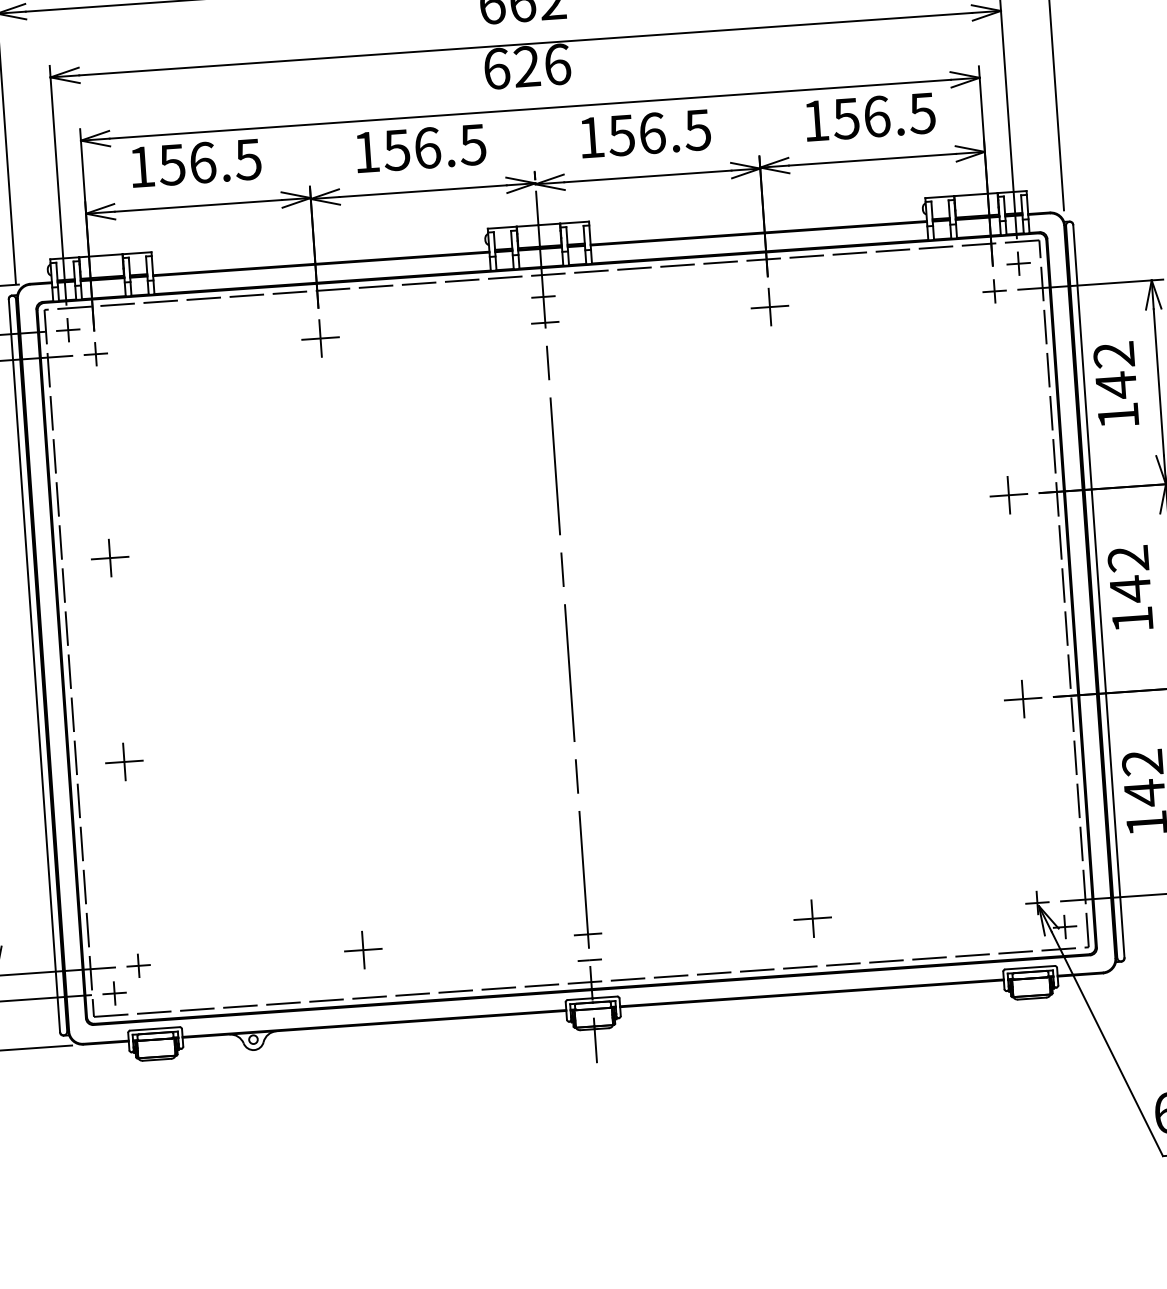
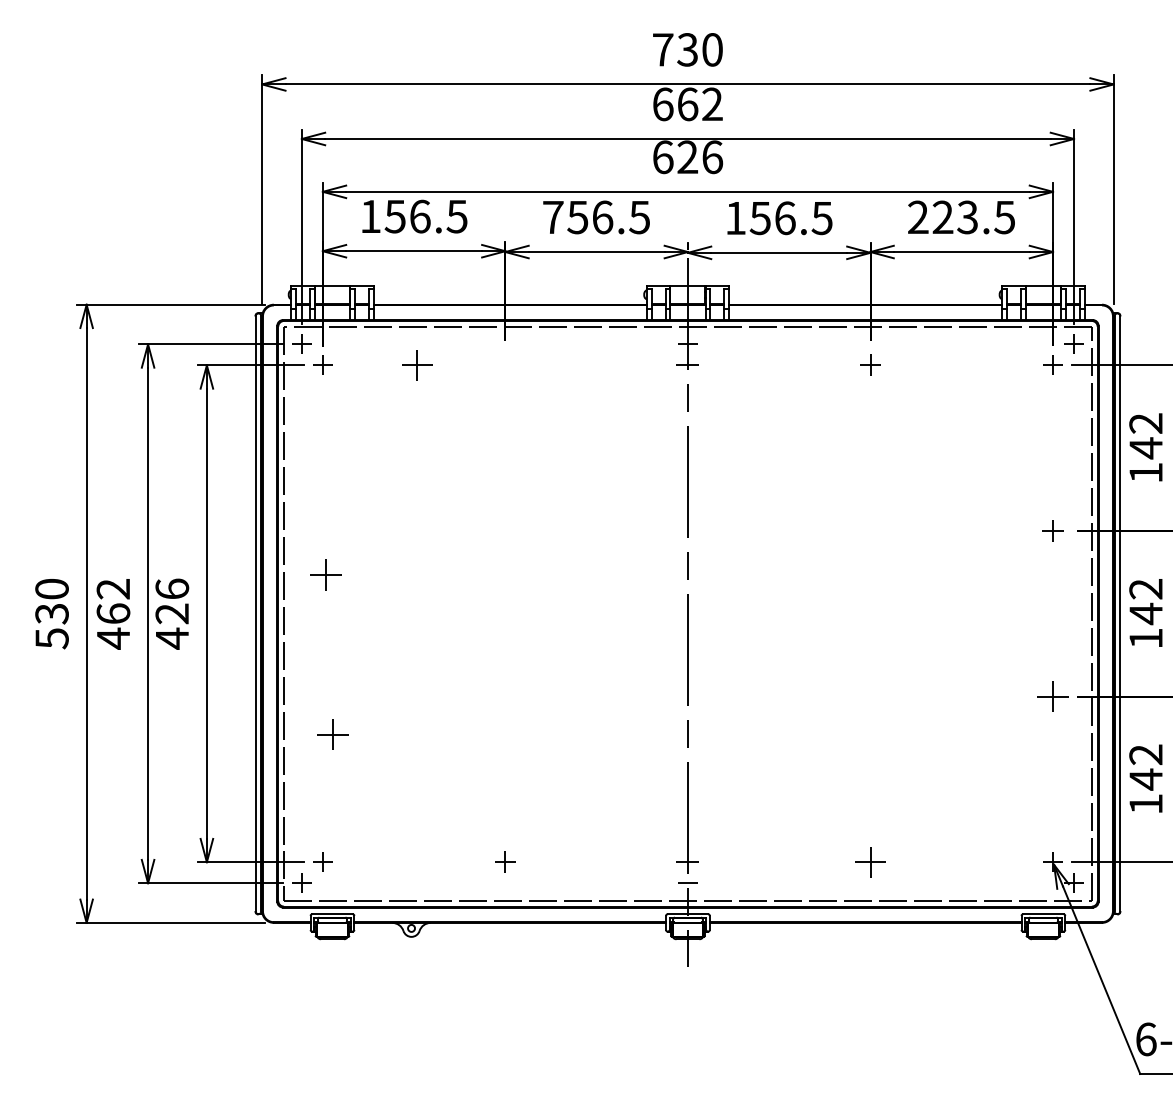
text: (847, 118) -> (943, 217), 156.5 -> 223.5
text: (367, 152) -> (553, 217), 156.5 -> 756.5
part: (769, 307) -> (870, 365), size x0.7
part: (320, 338) -> (417, 365), moved
part: (1008, 494) -> (1052, 530), size x0.7
part: (109, 557) -> (325, 574), moved
part: (123, 761) -> (332, 734), moved
part: (363, 950) -> (505, 862), size x0.7

